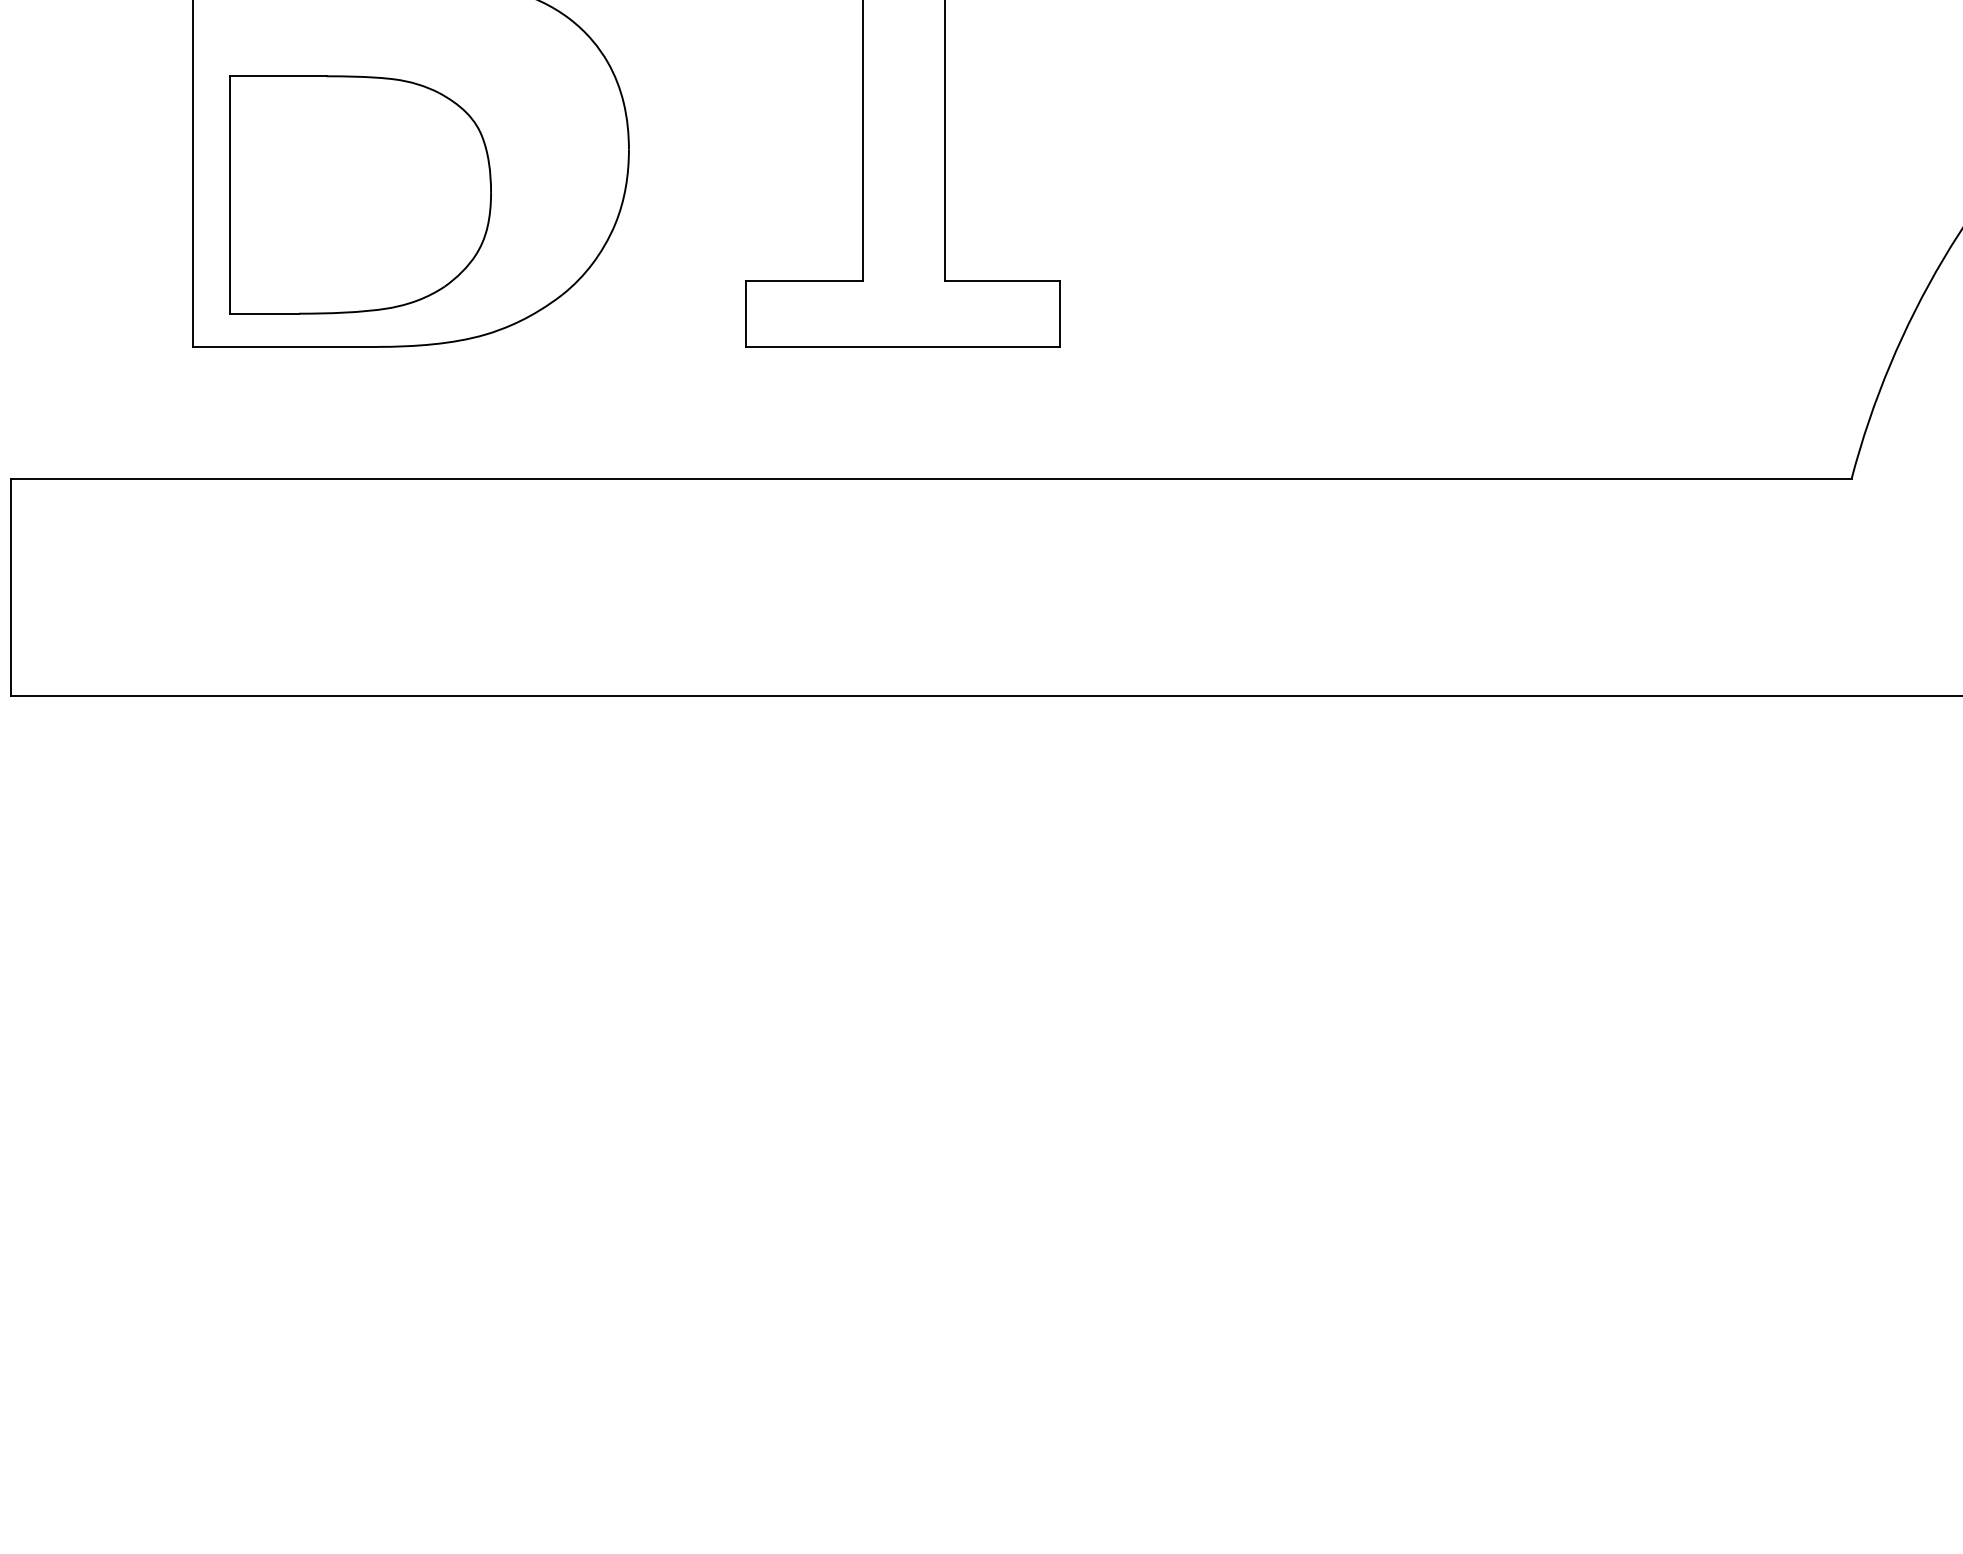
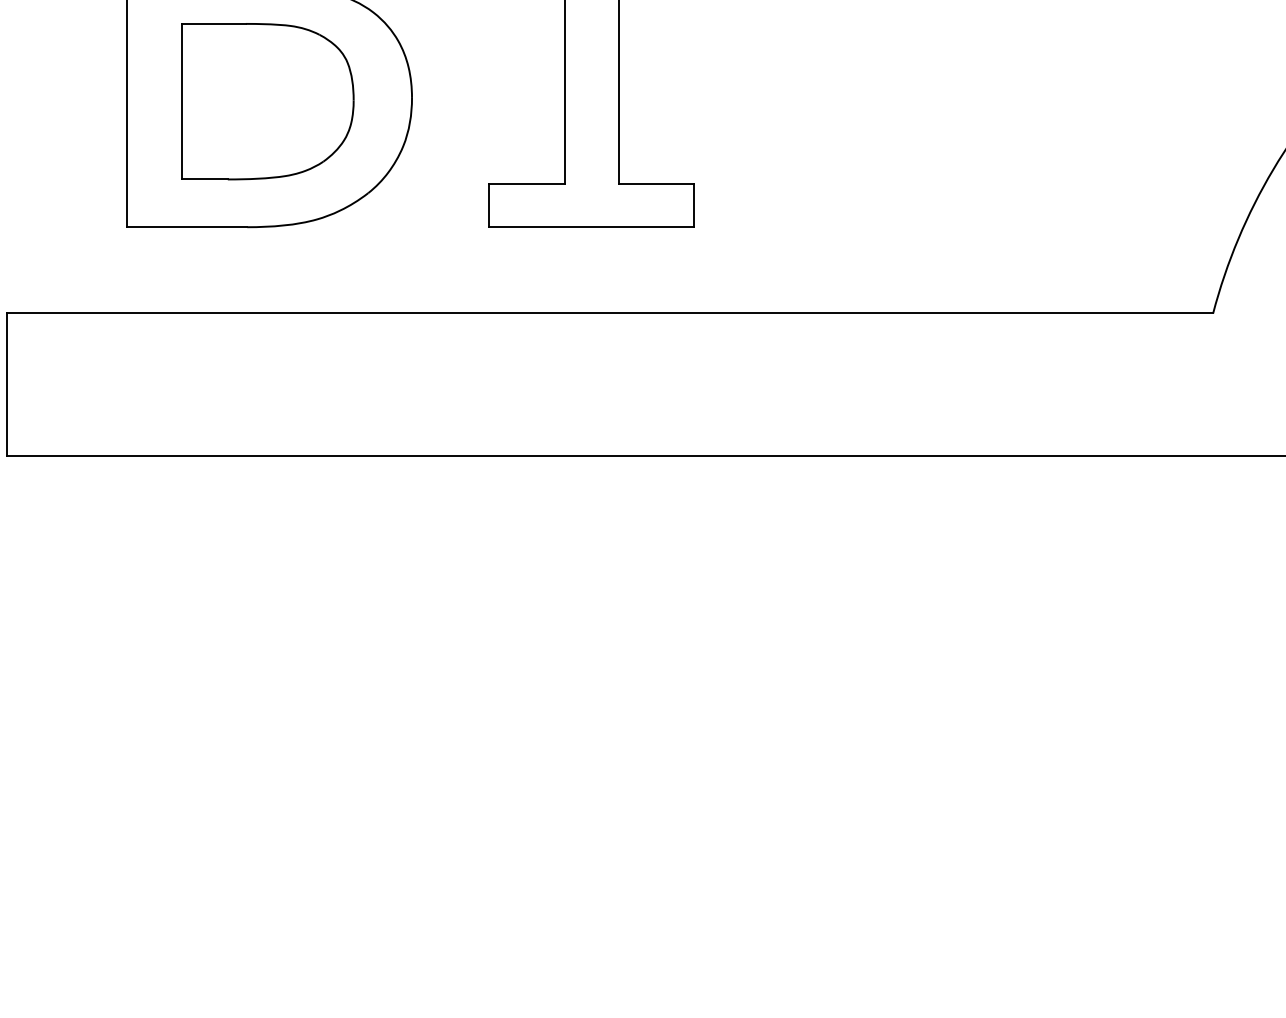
part: (359, 194) -> (267, 101), moved

